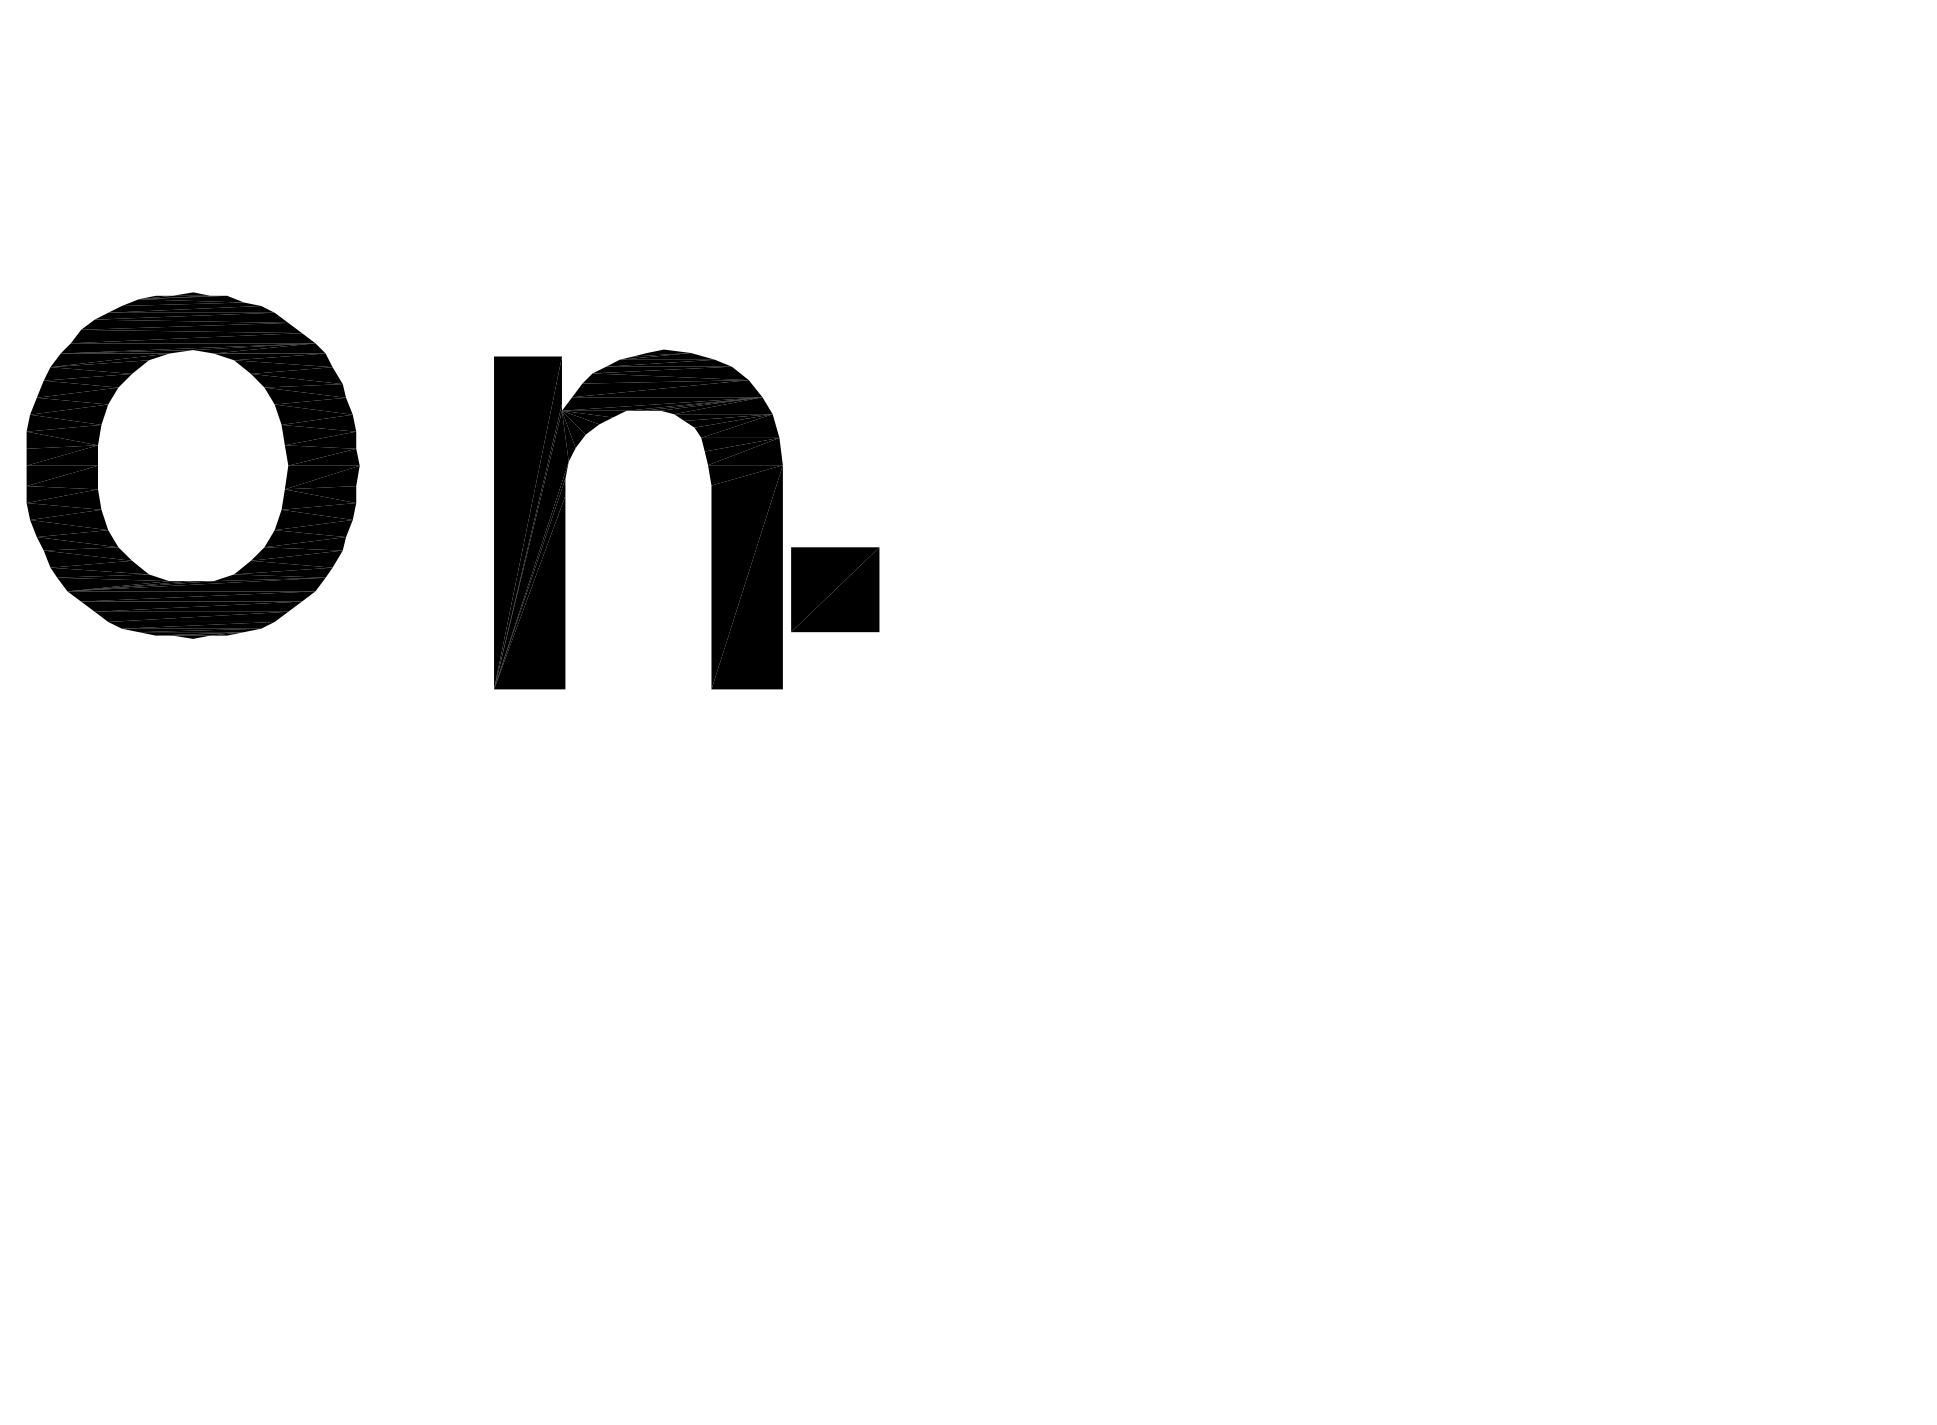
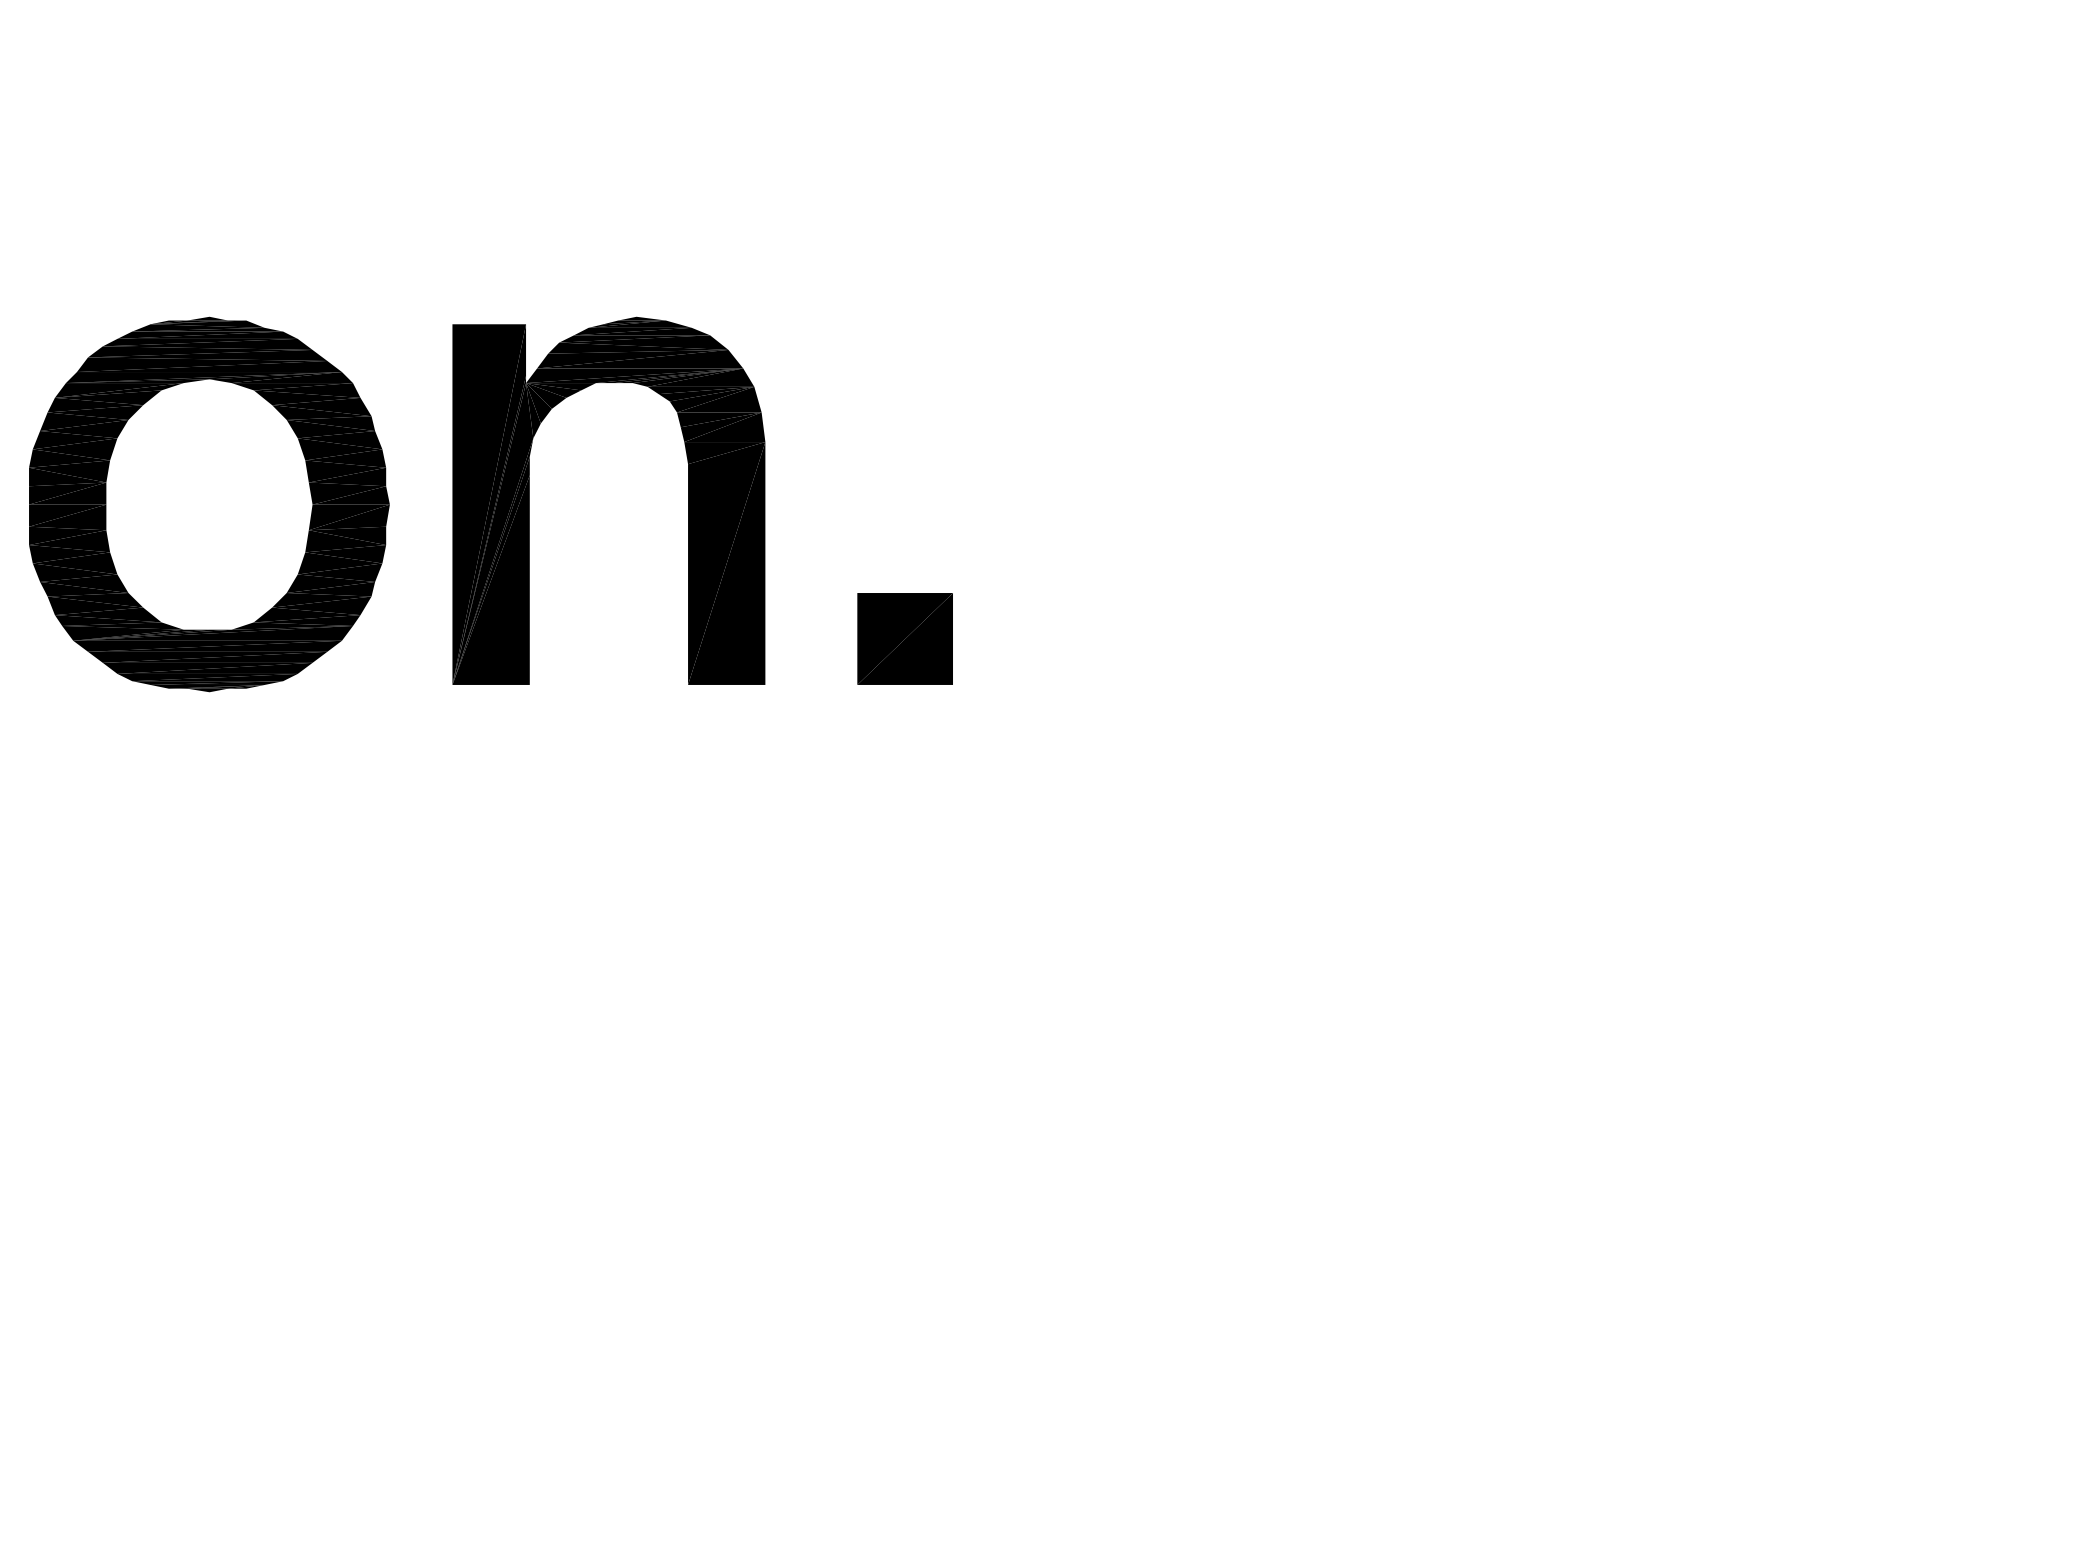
part: (565, 519) -> (529, 500), moved

